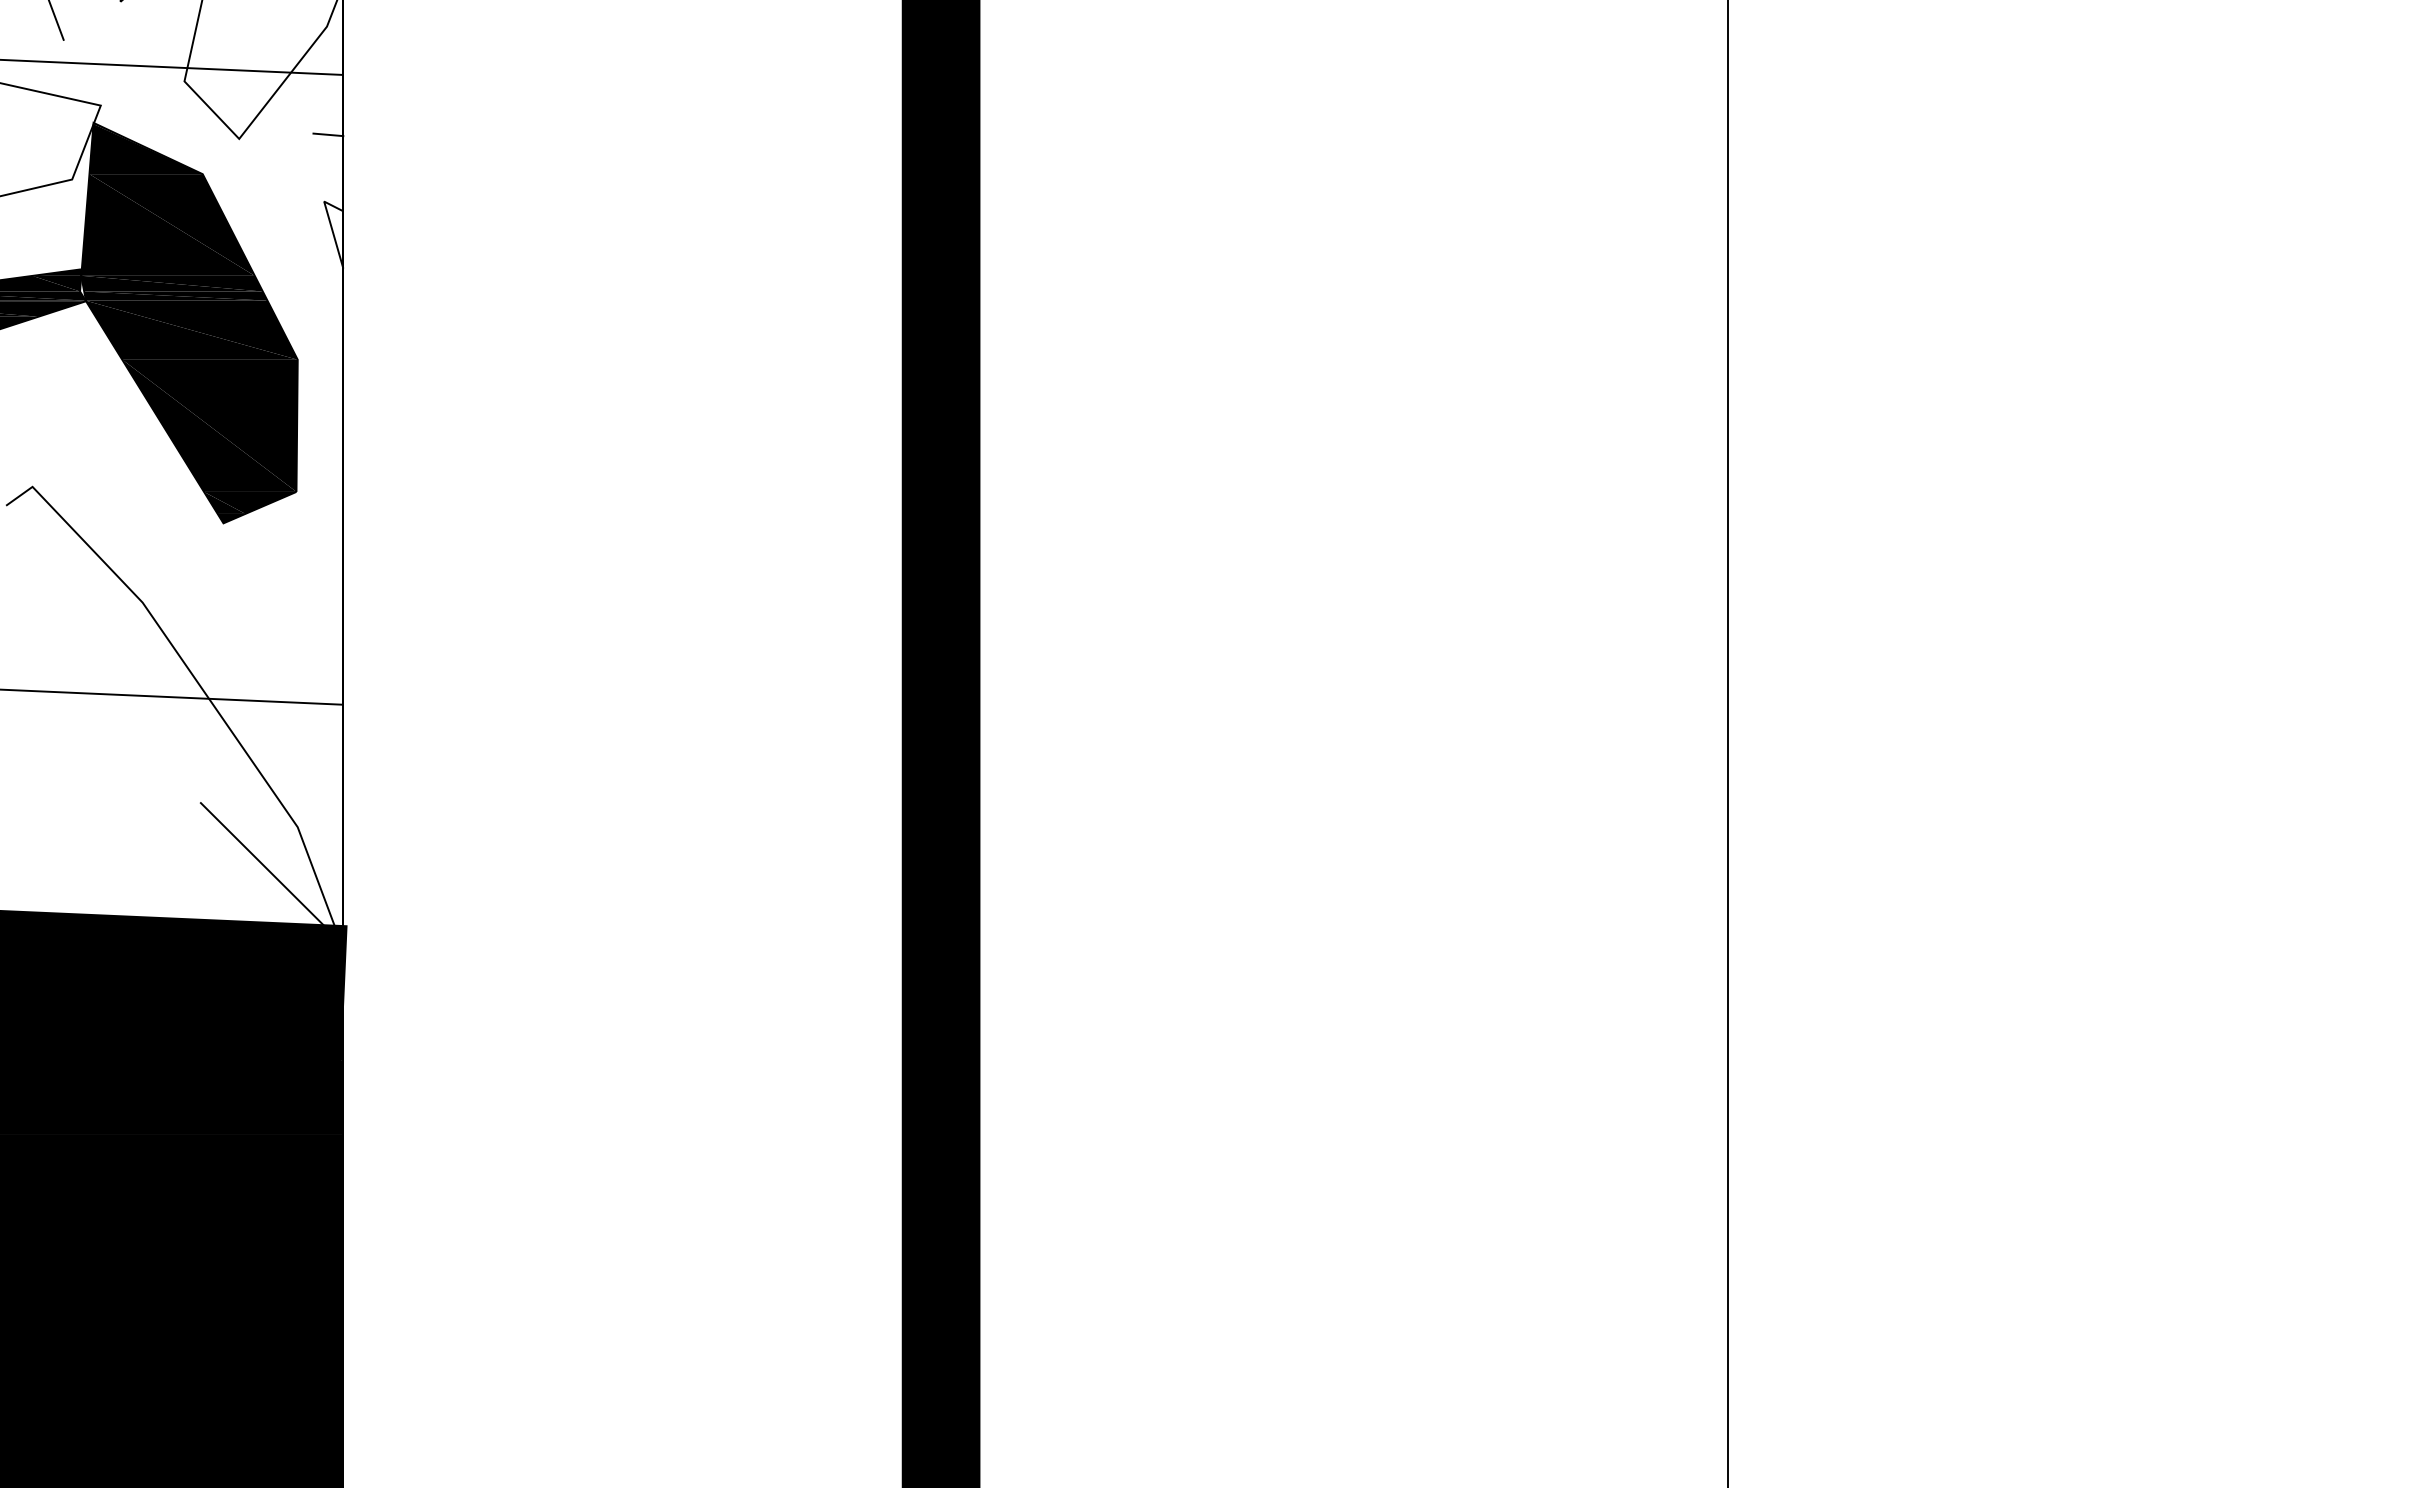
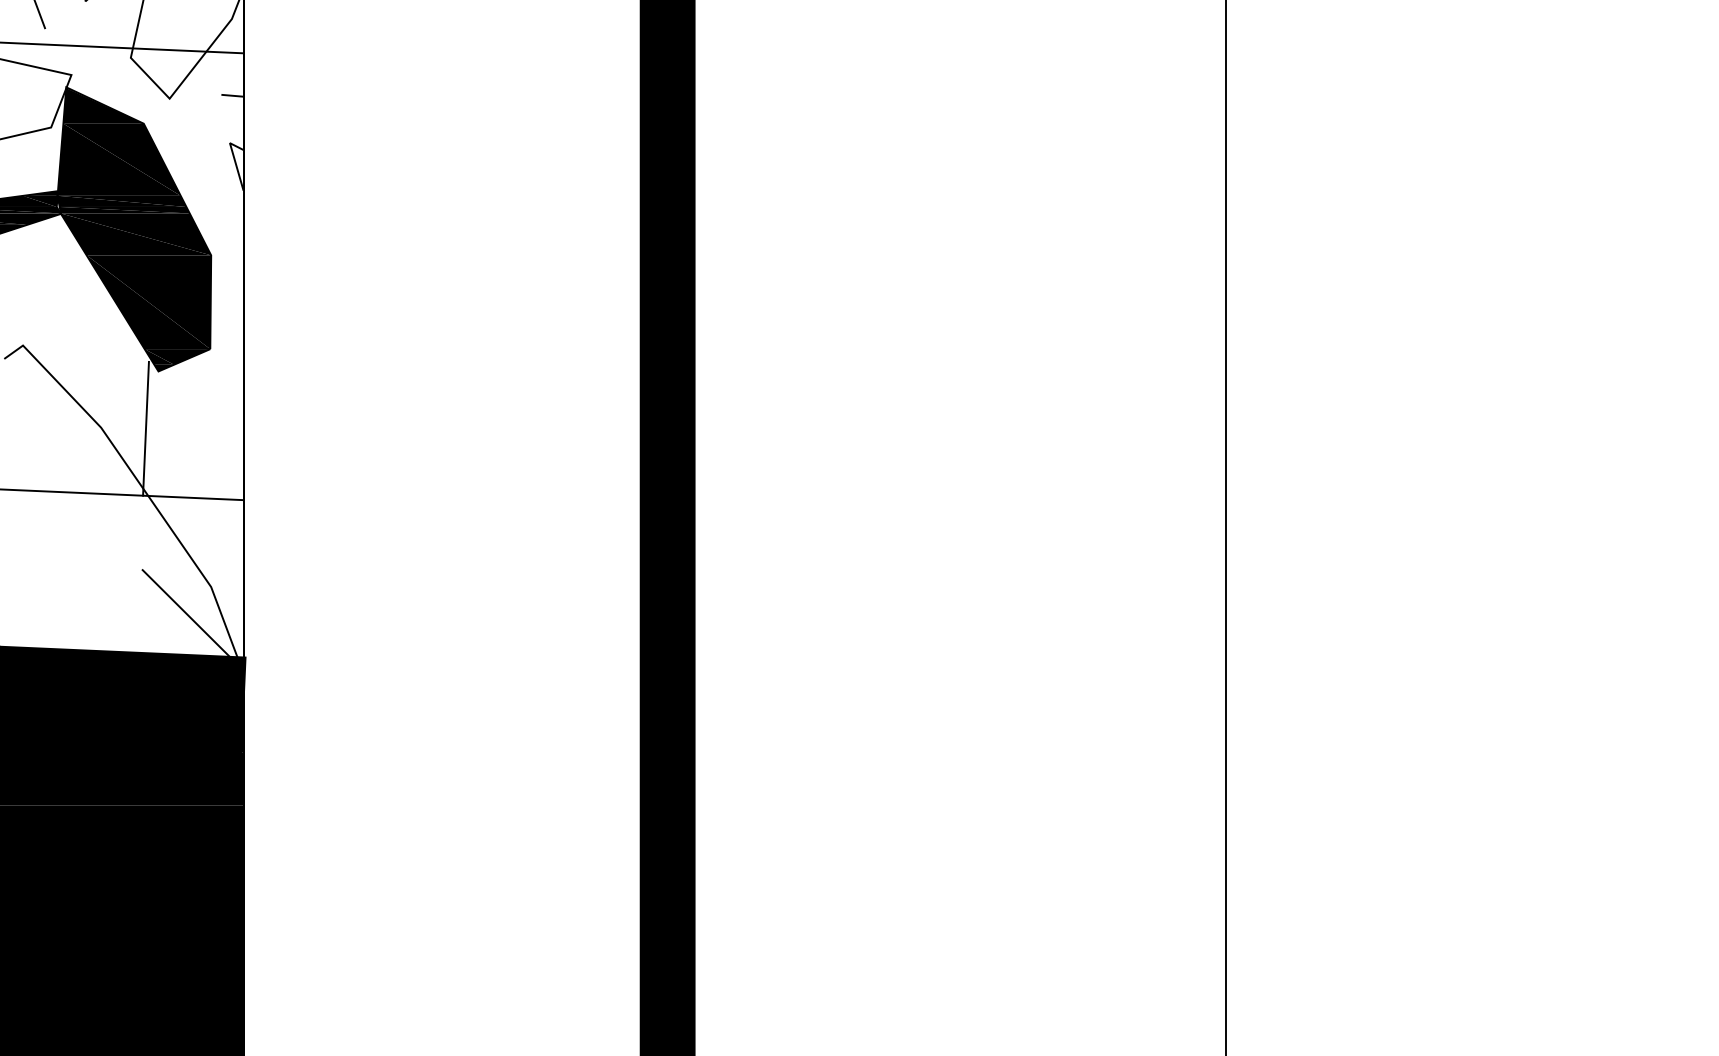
line: (205, 603) -> (145, 428), added

